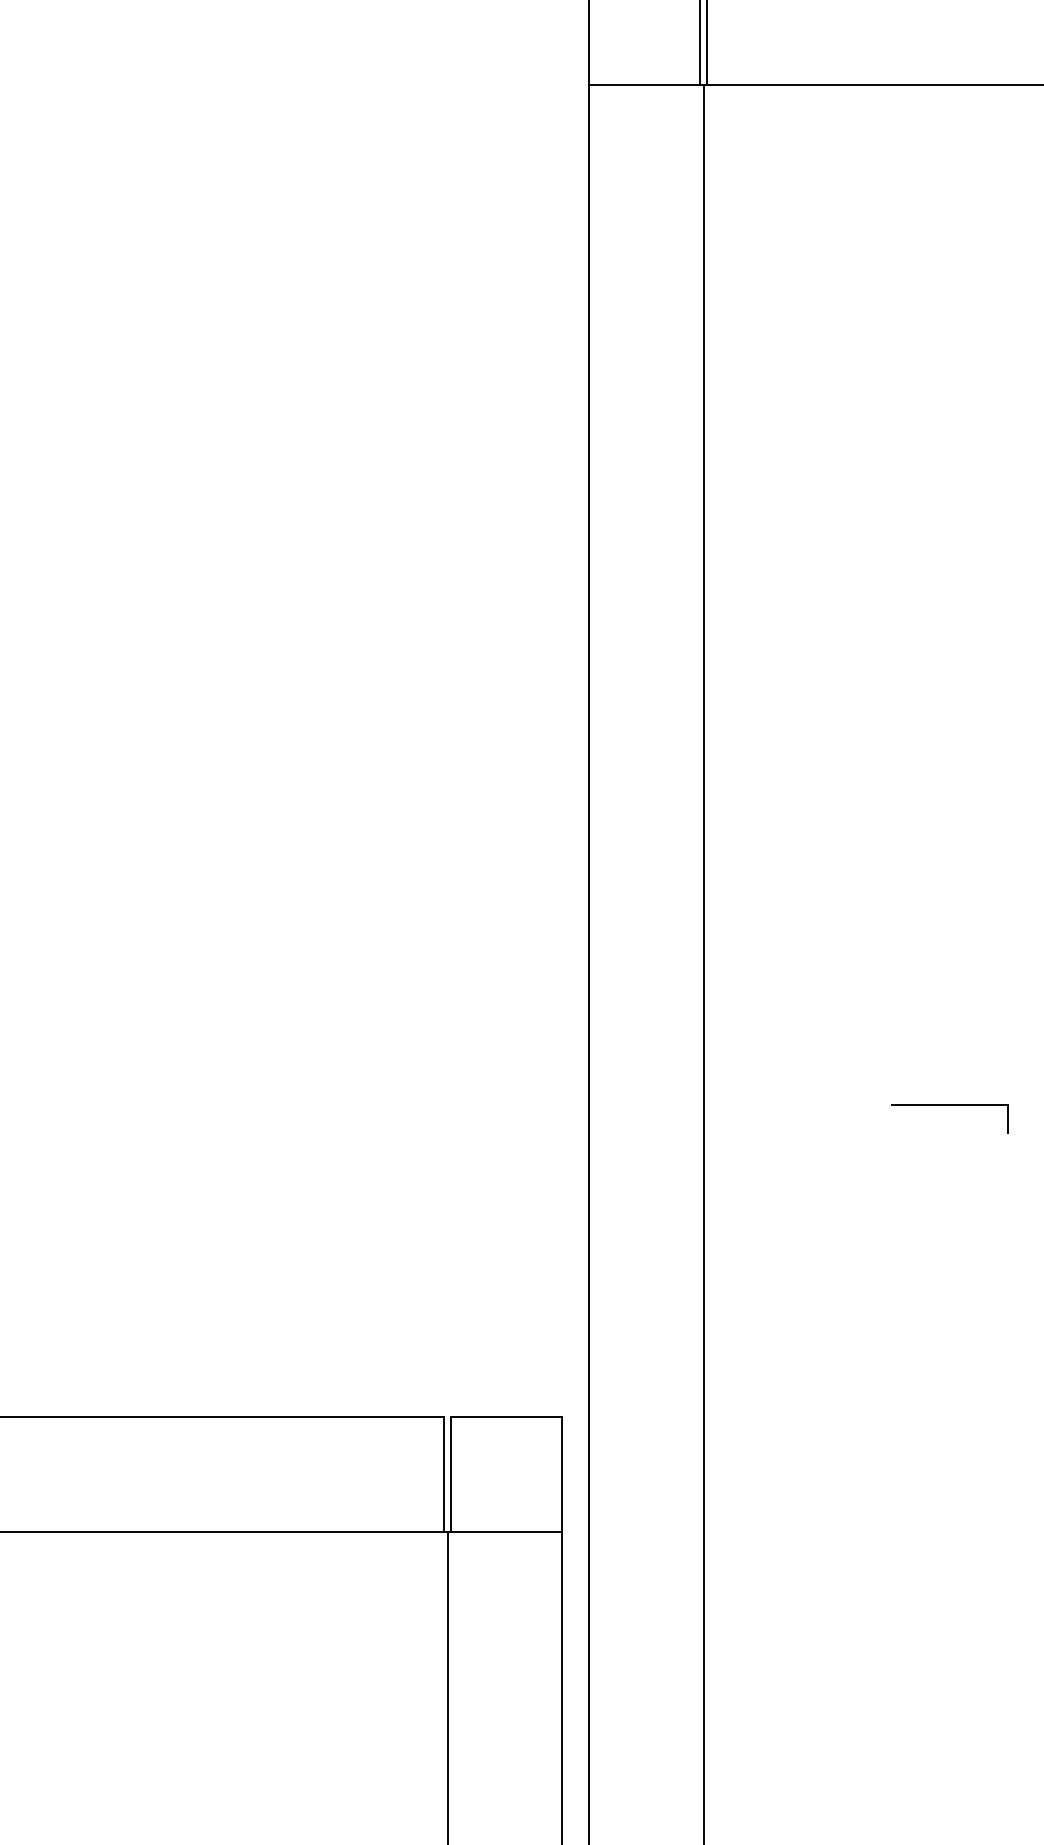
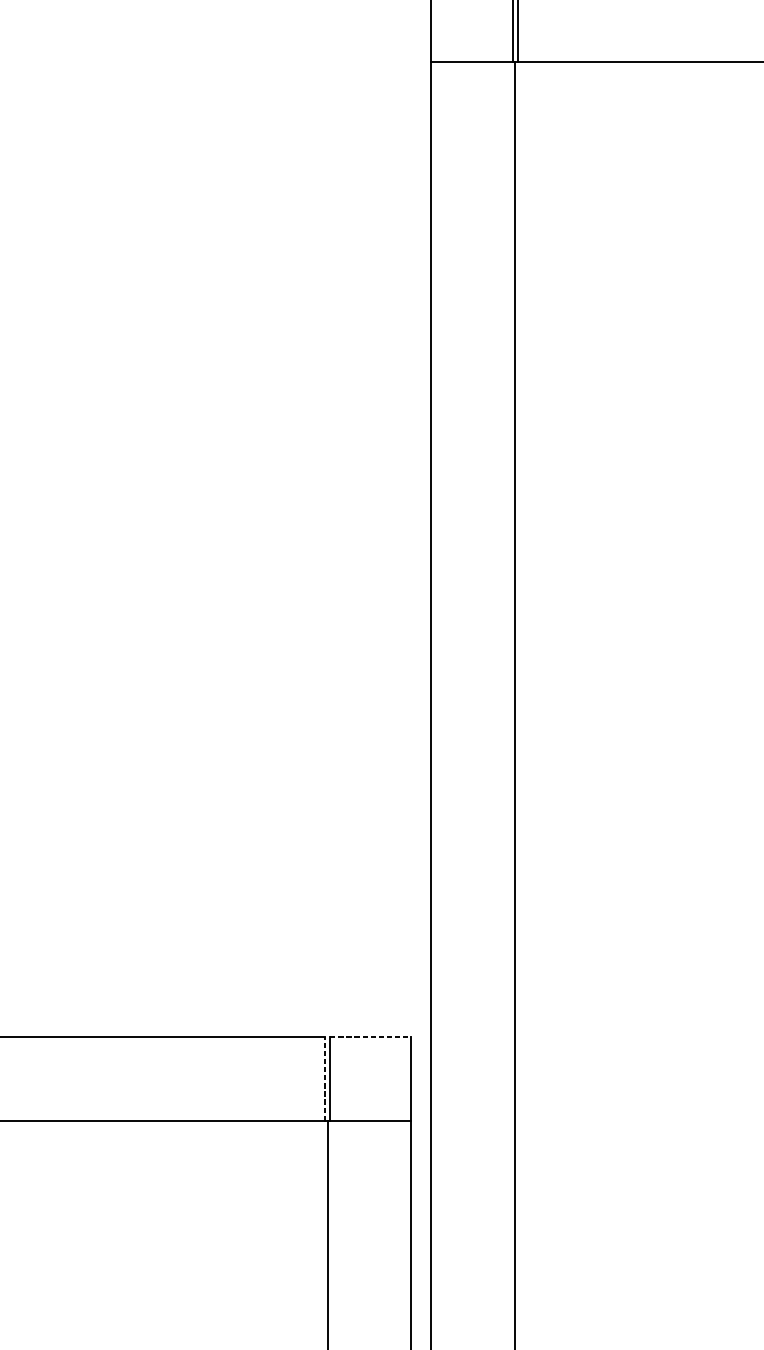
part: (949, 1105) -> (694, 808), removed
line: (507, 1417) -> (371, 1037), solid -> dashed
line: (444, 1473) -> (325, 1078), solid -> dashed

